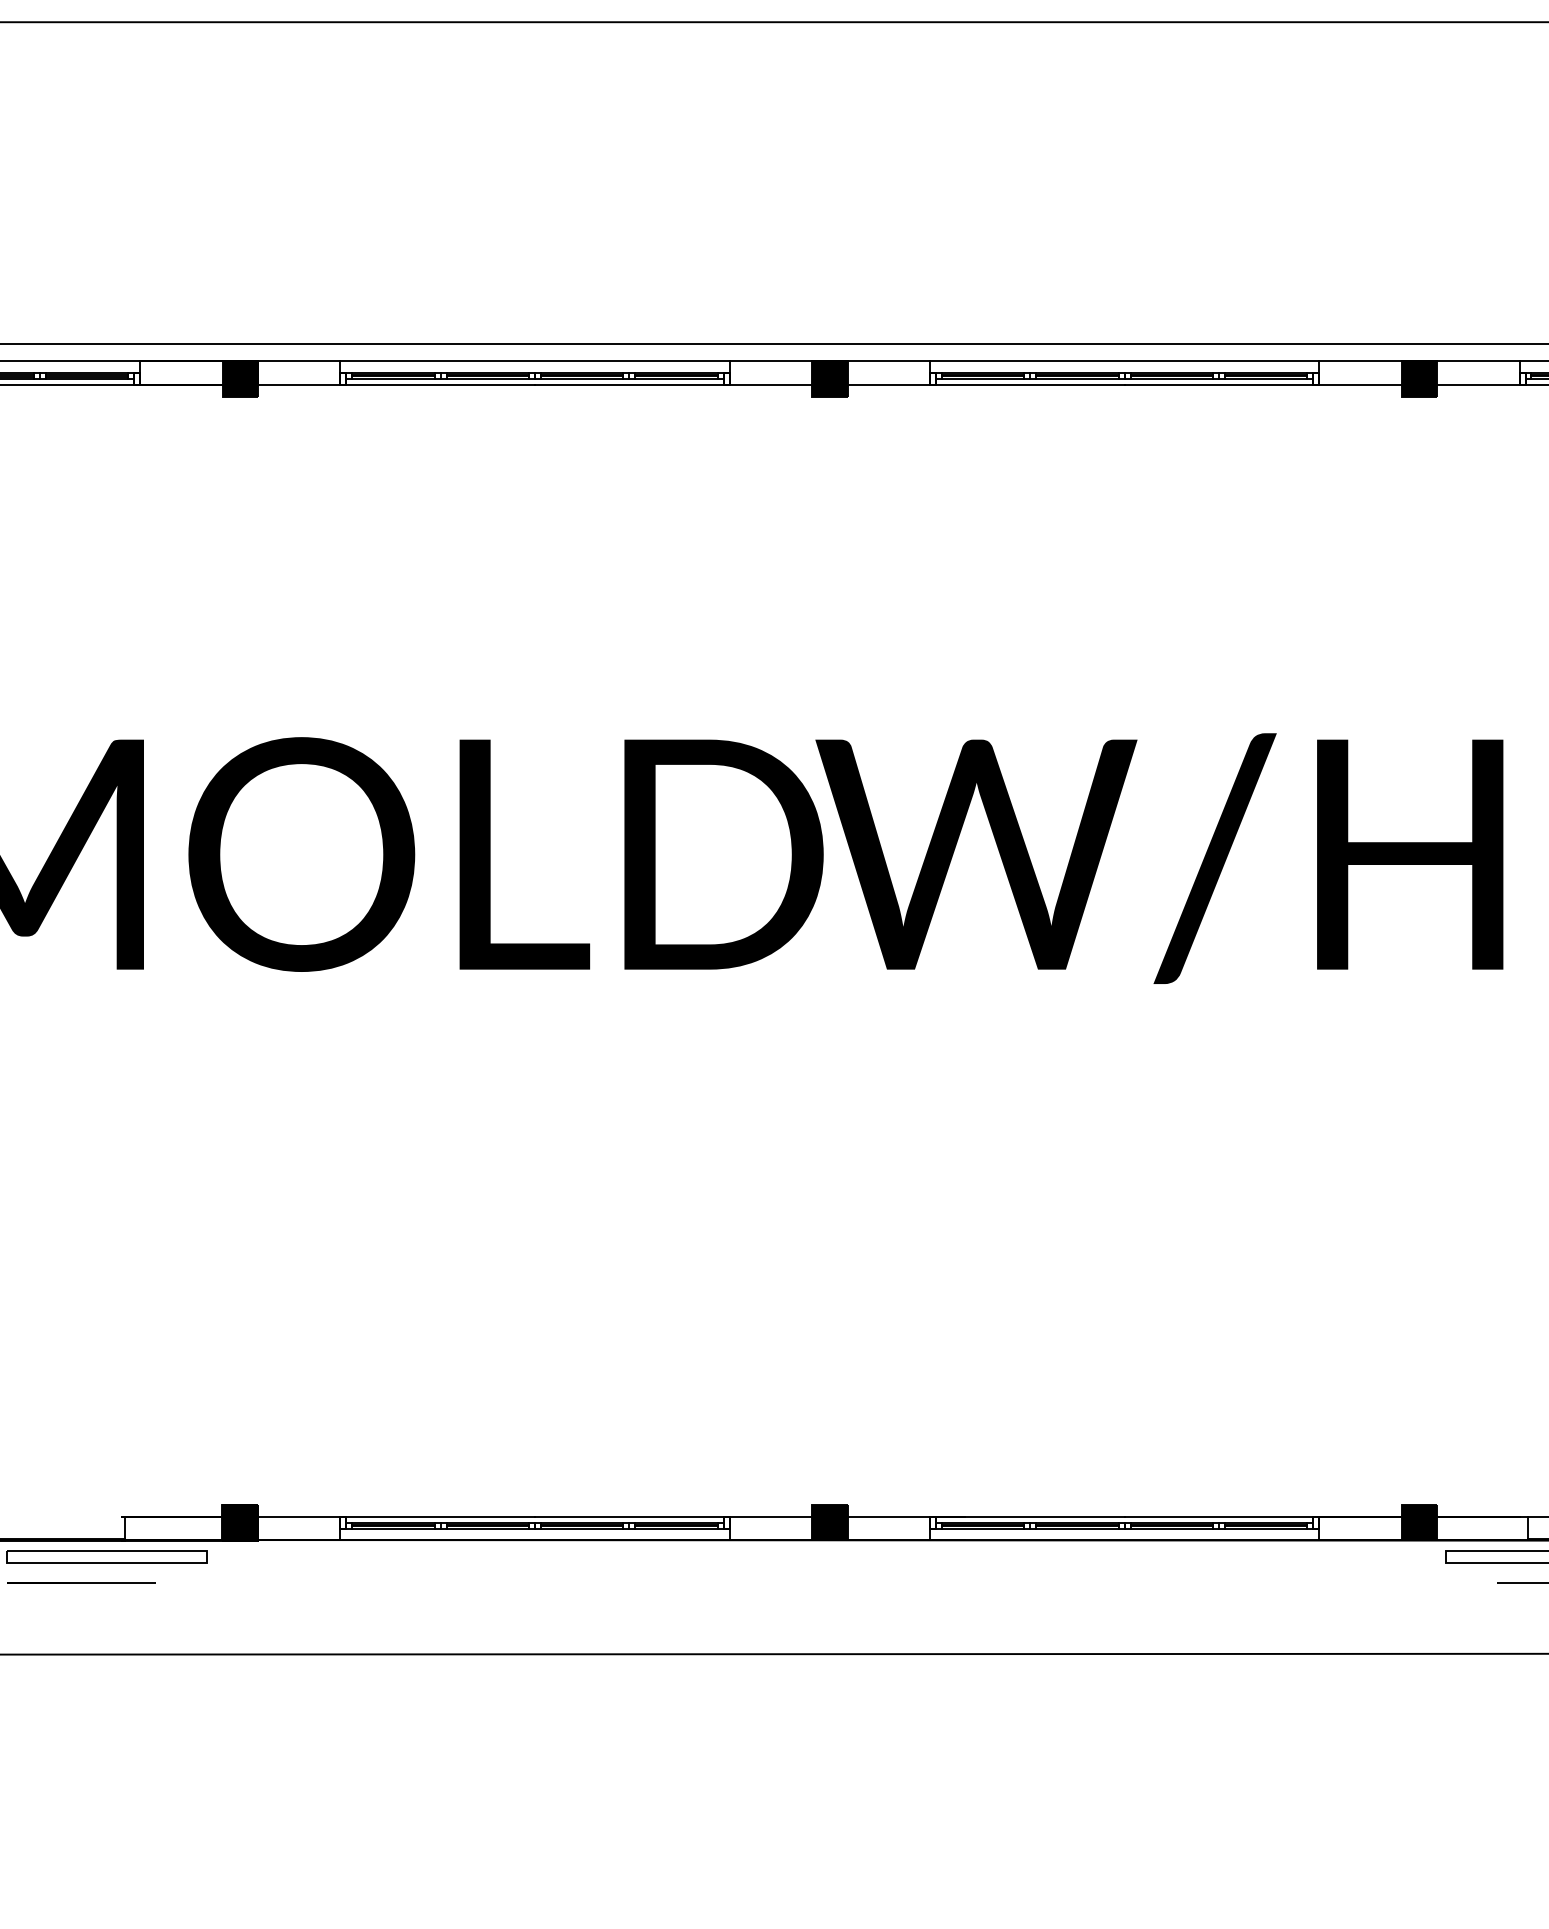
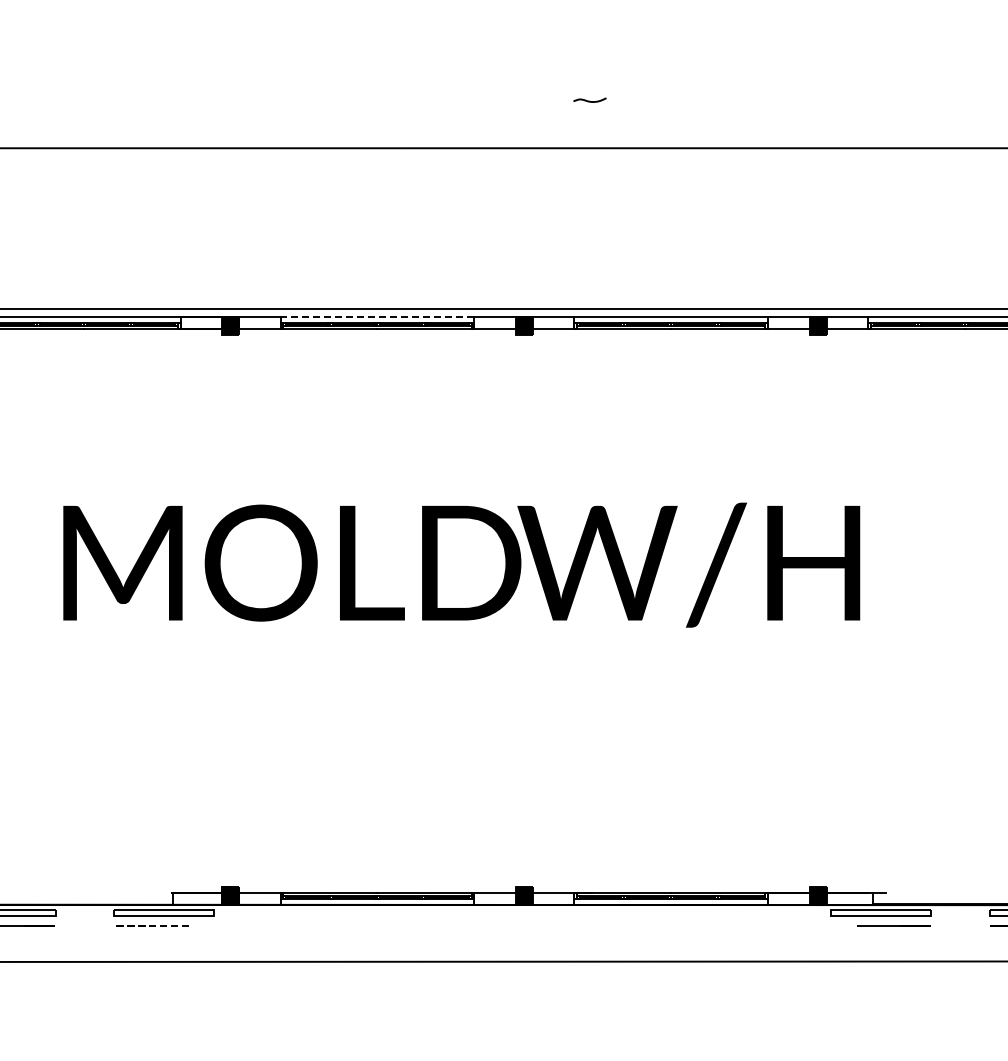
line: (535, 361) -> (377, 317), solid -> dashed
line: (49, 1583) -> (135, 926), solid -> dashed

